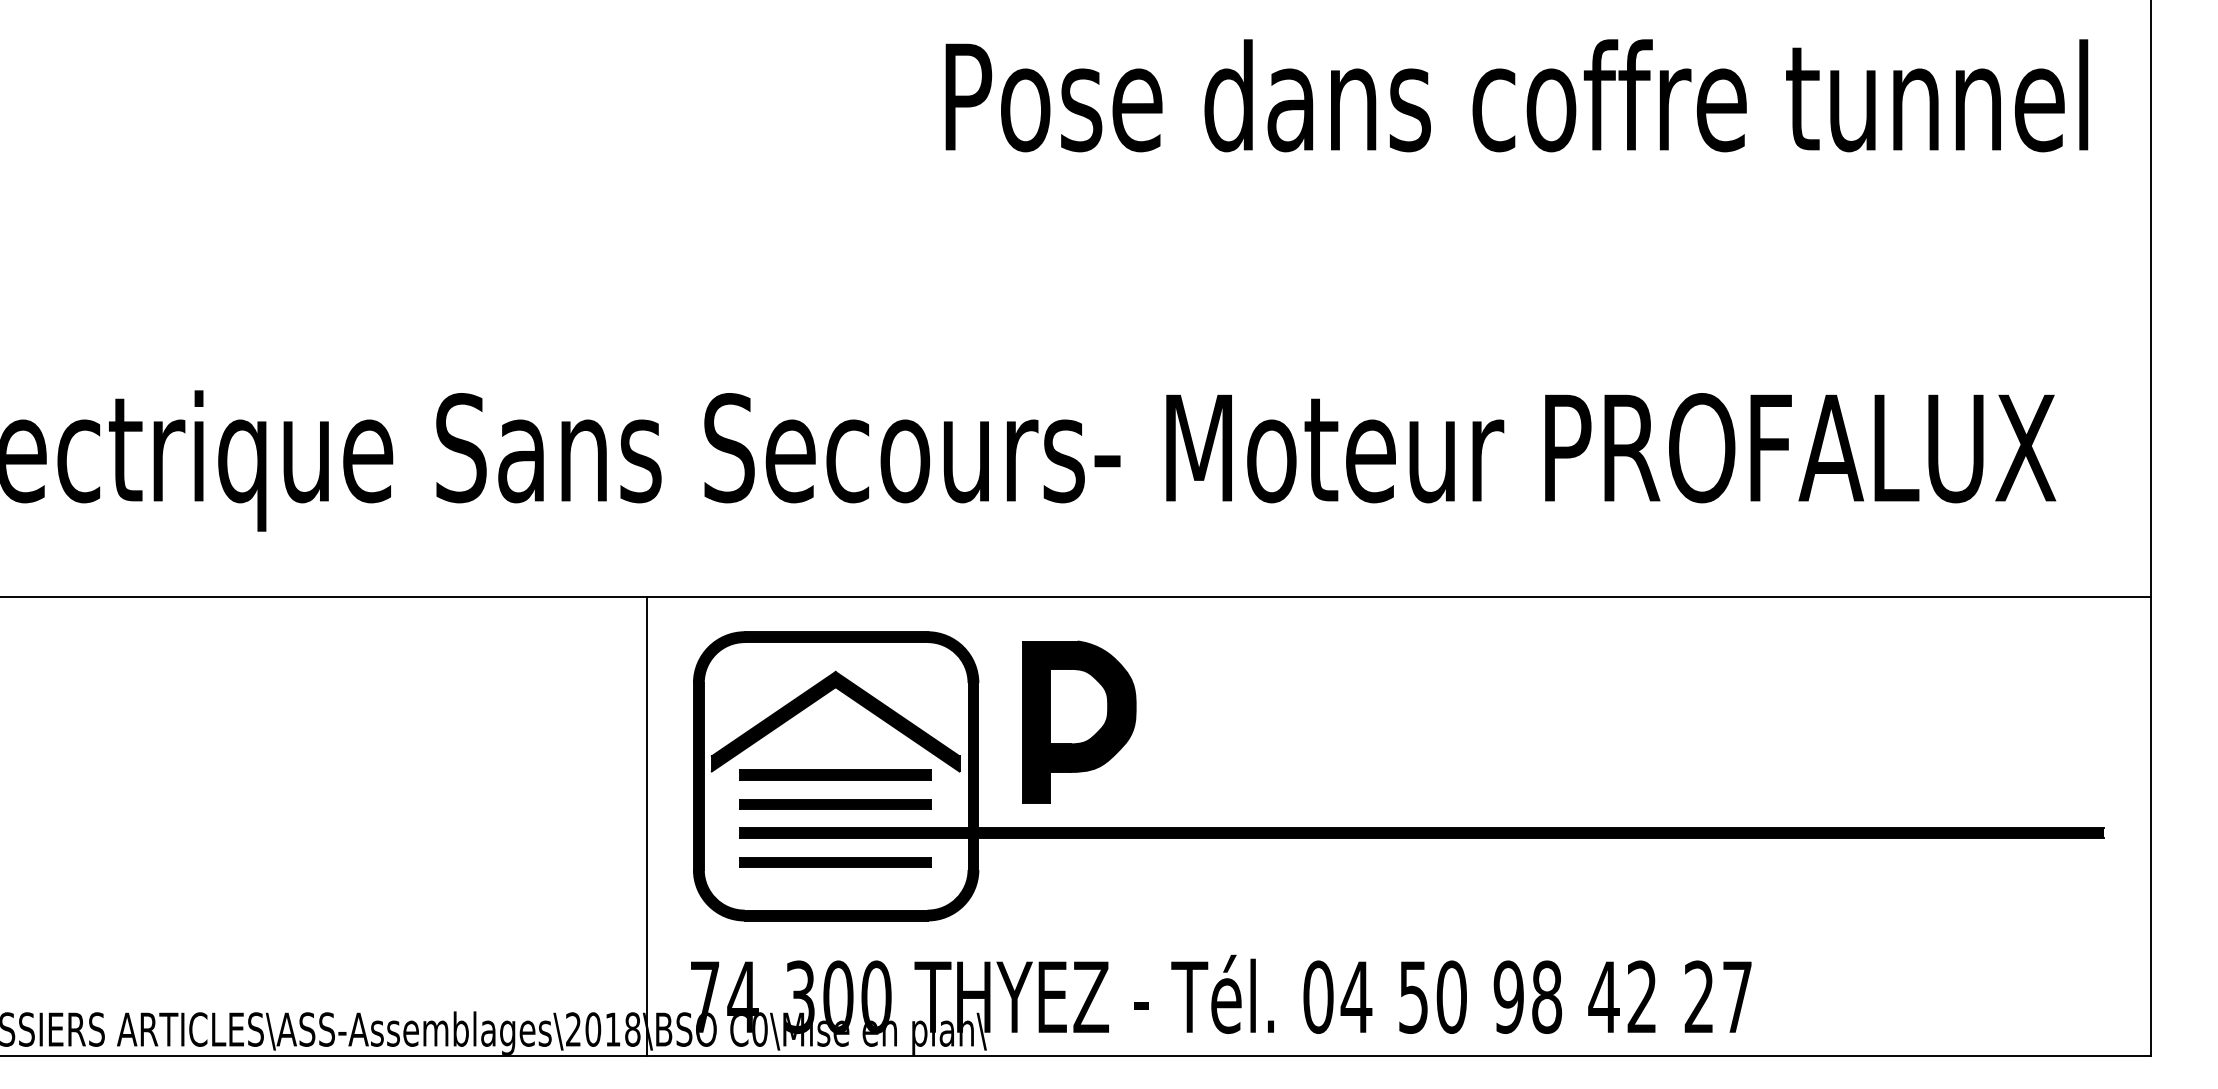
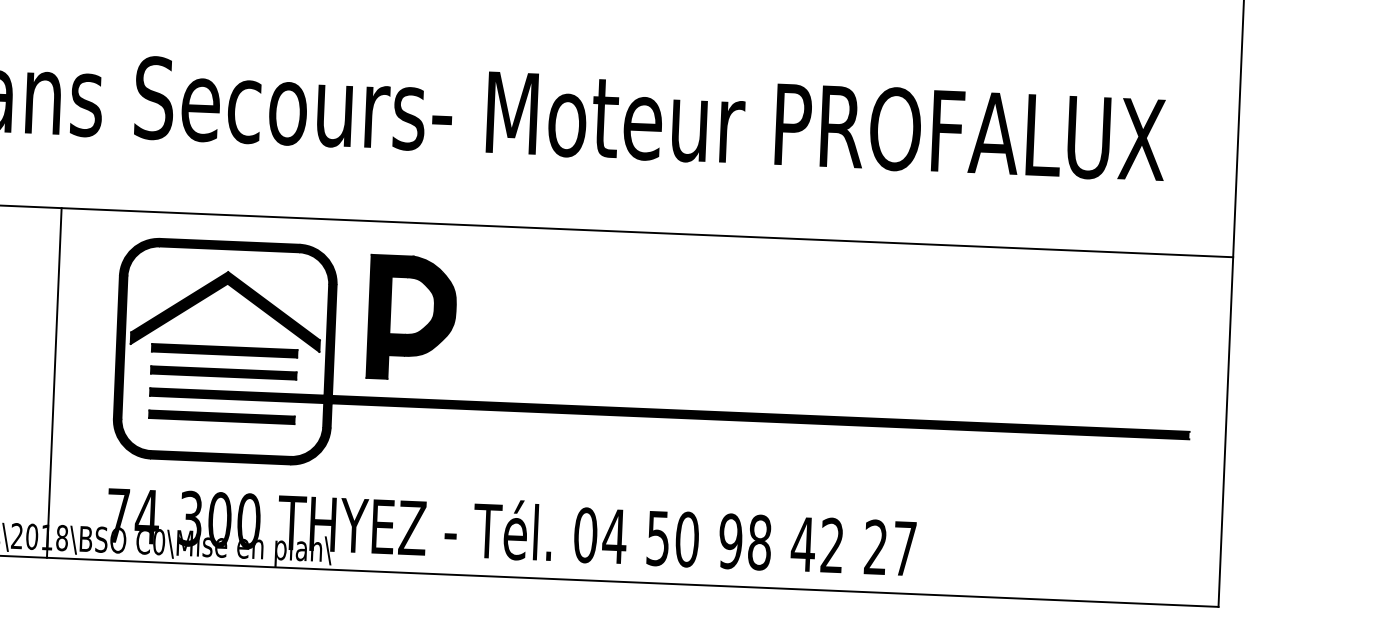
line: (646, 826) -> (54, 382), moved

